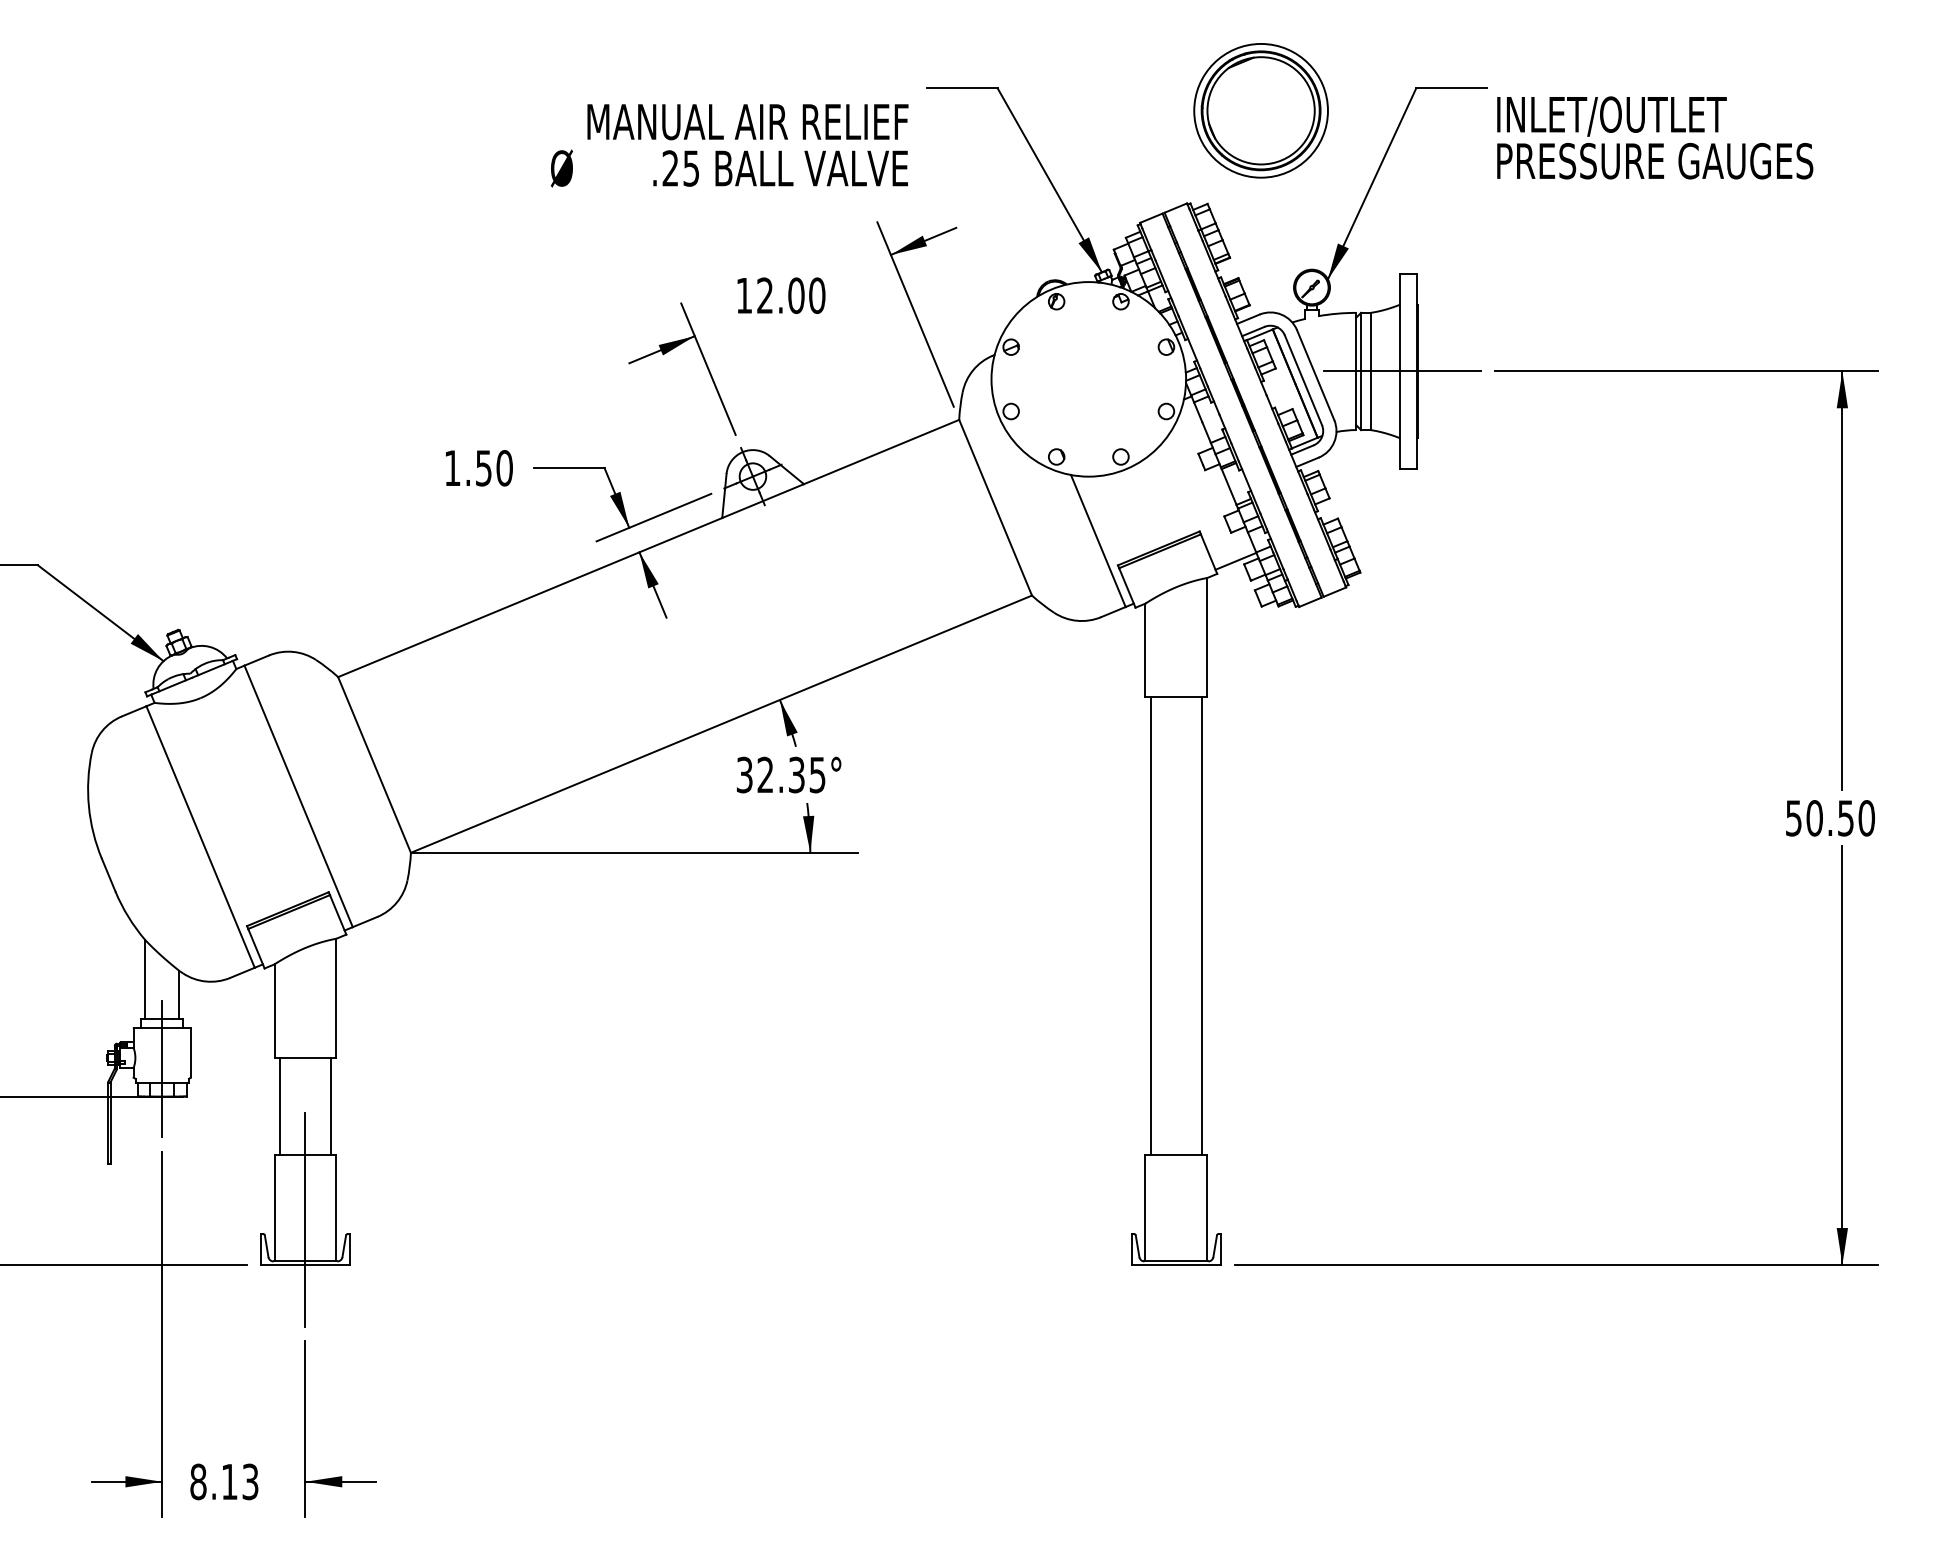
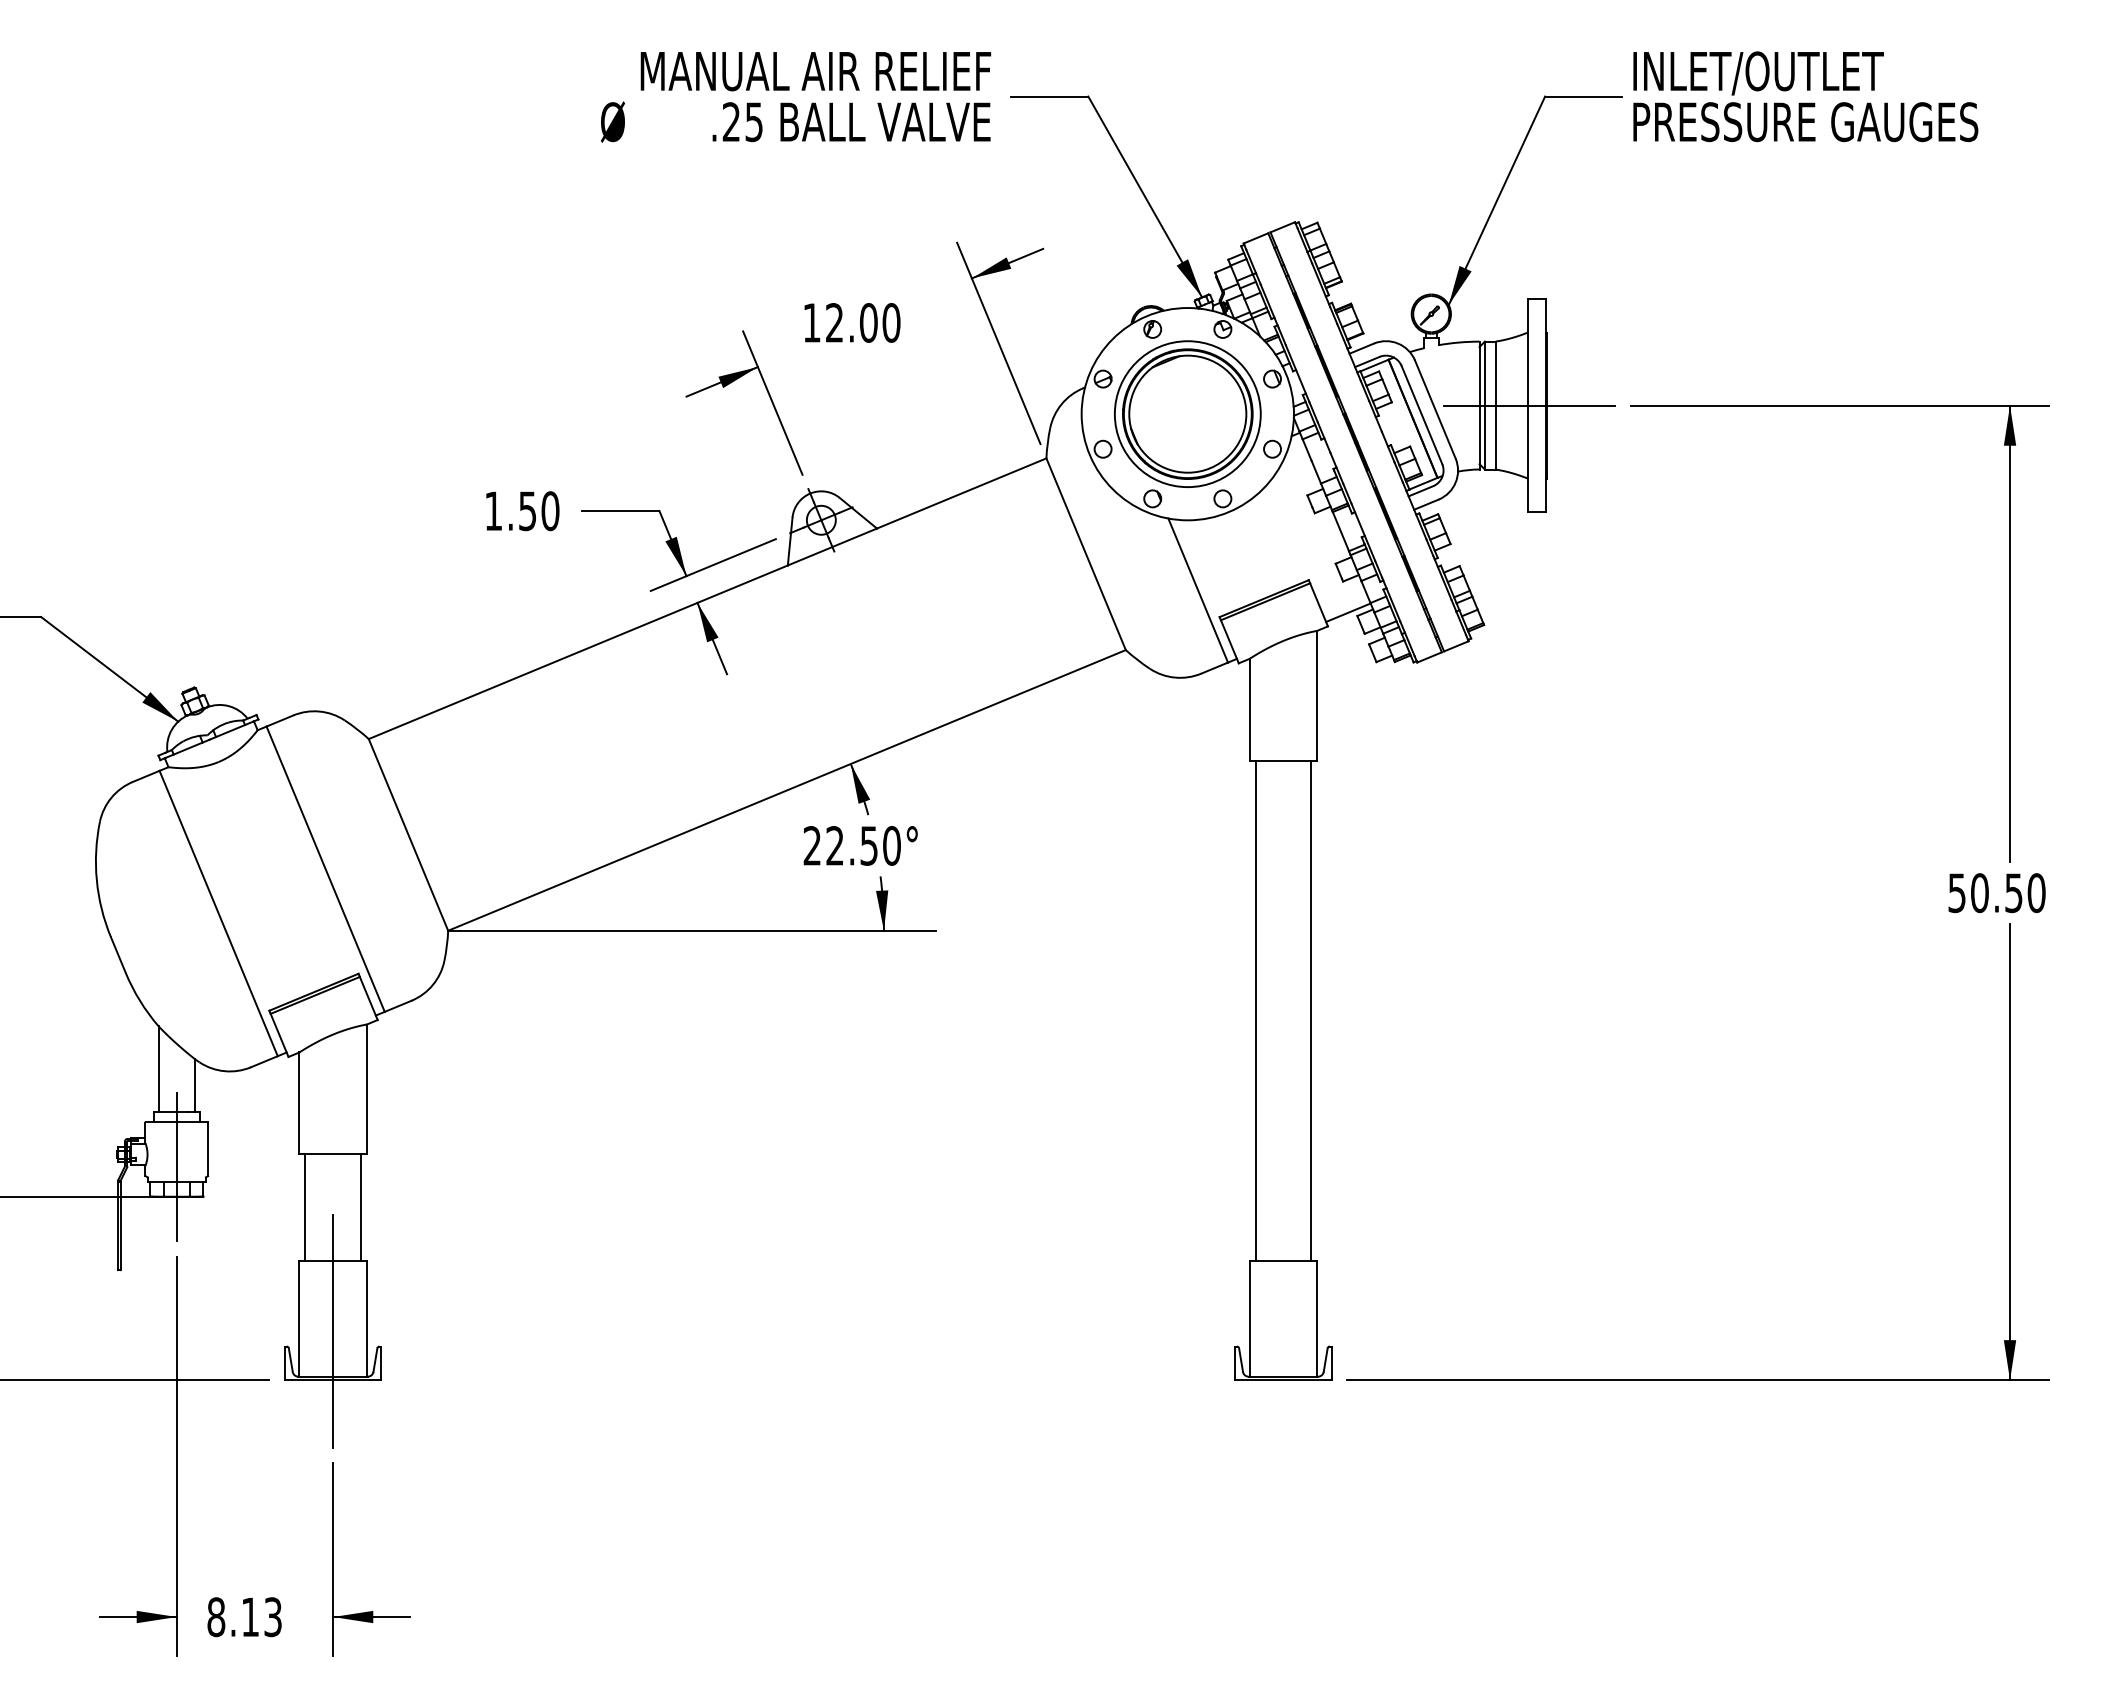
part: (1260, 110) -> (1187, 413), moved
text: (1654, 137) -> (1805, 96), moved
text: (730, 145) -> (796, 97), moved
text: (780, 774) -> (851, 845), 32.35° -> 22.50°

